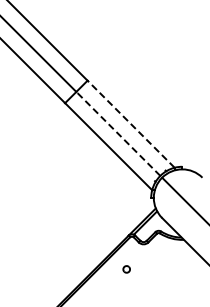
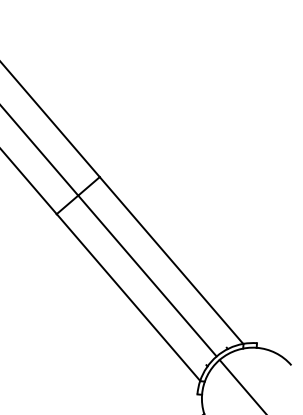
line: (131, 124) -> (172, 261), dashed -> solid
line: (118, 133) -> (147, 275), dashed -> solid

